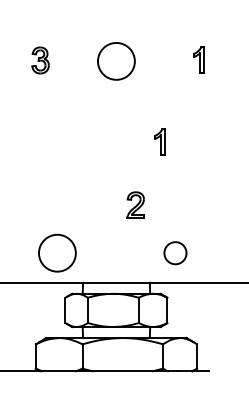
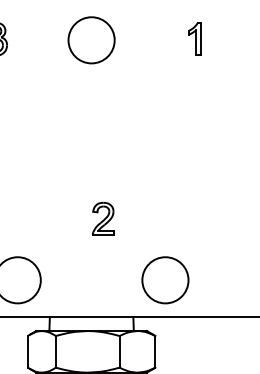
part: (159, 141) -> (145, 140), removed
part: (135, 204) -> (102, 218), moved
circle: (175, 252) -> (165, 279), size x1.67

